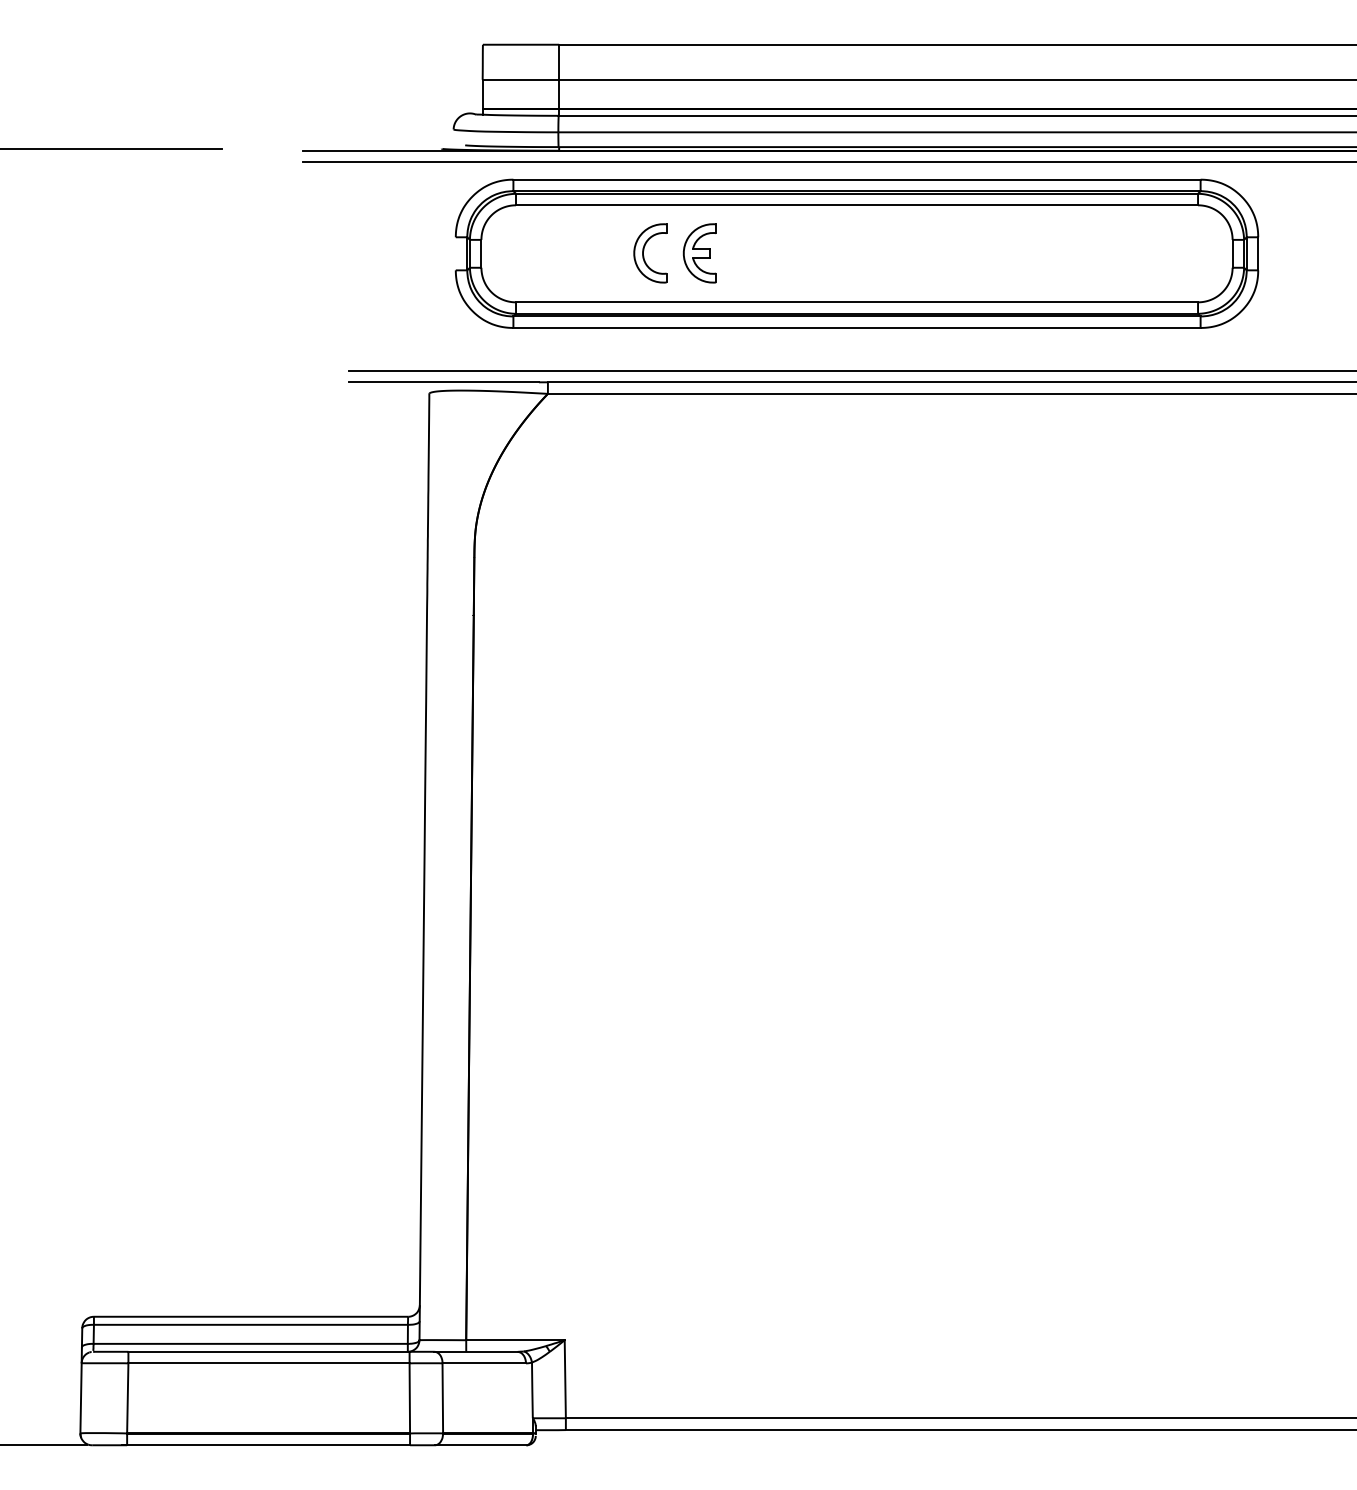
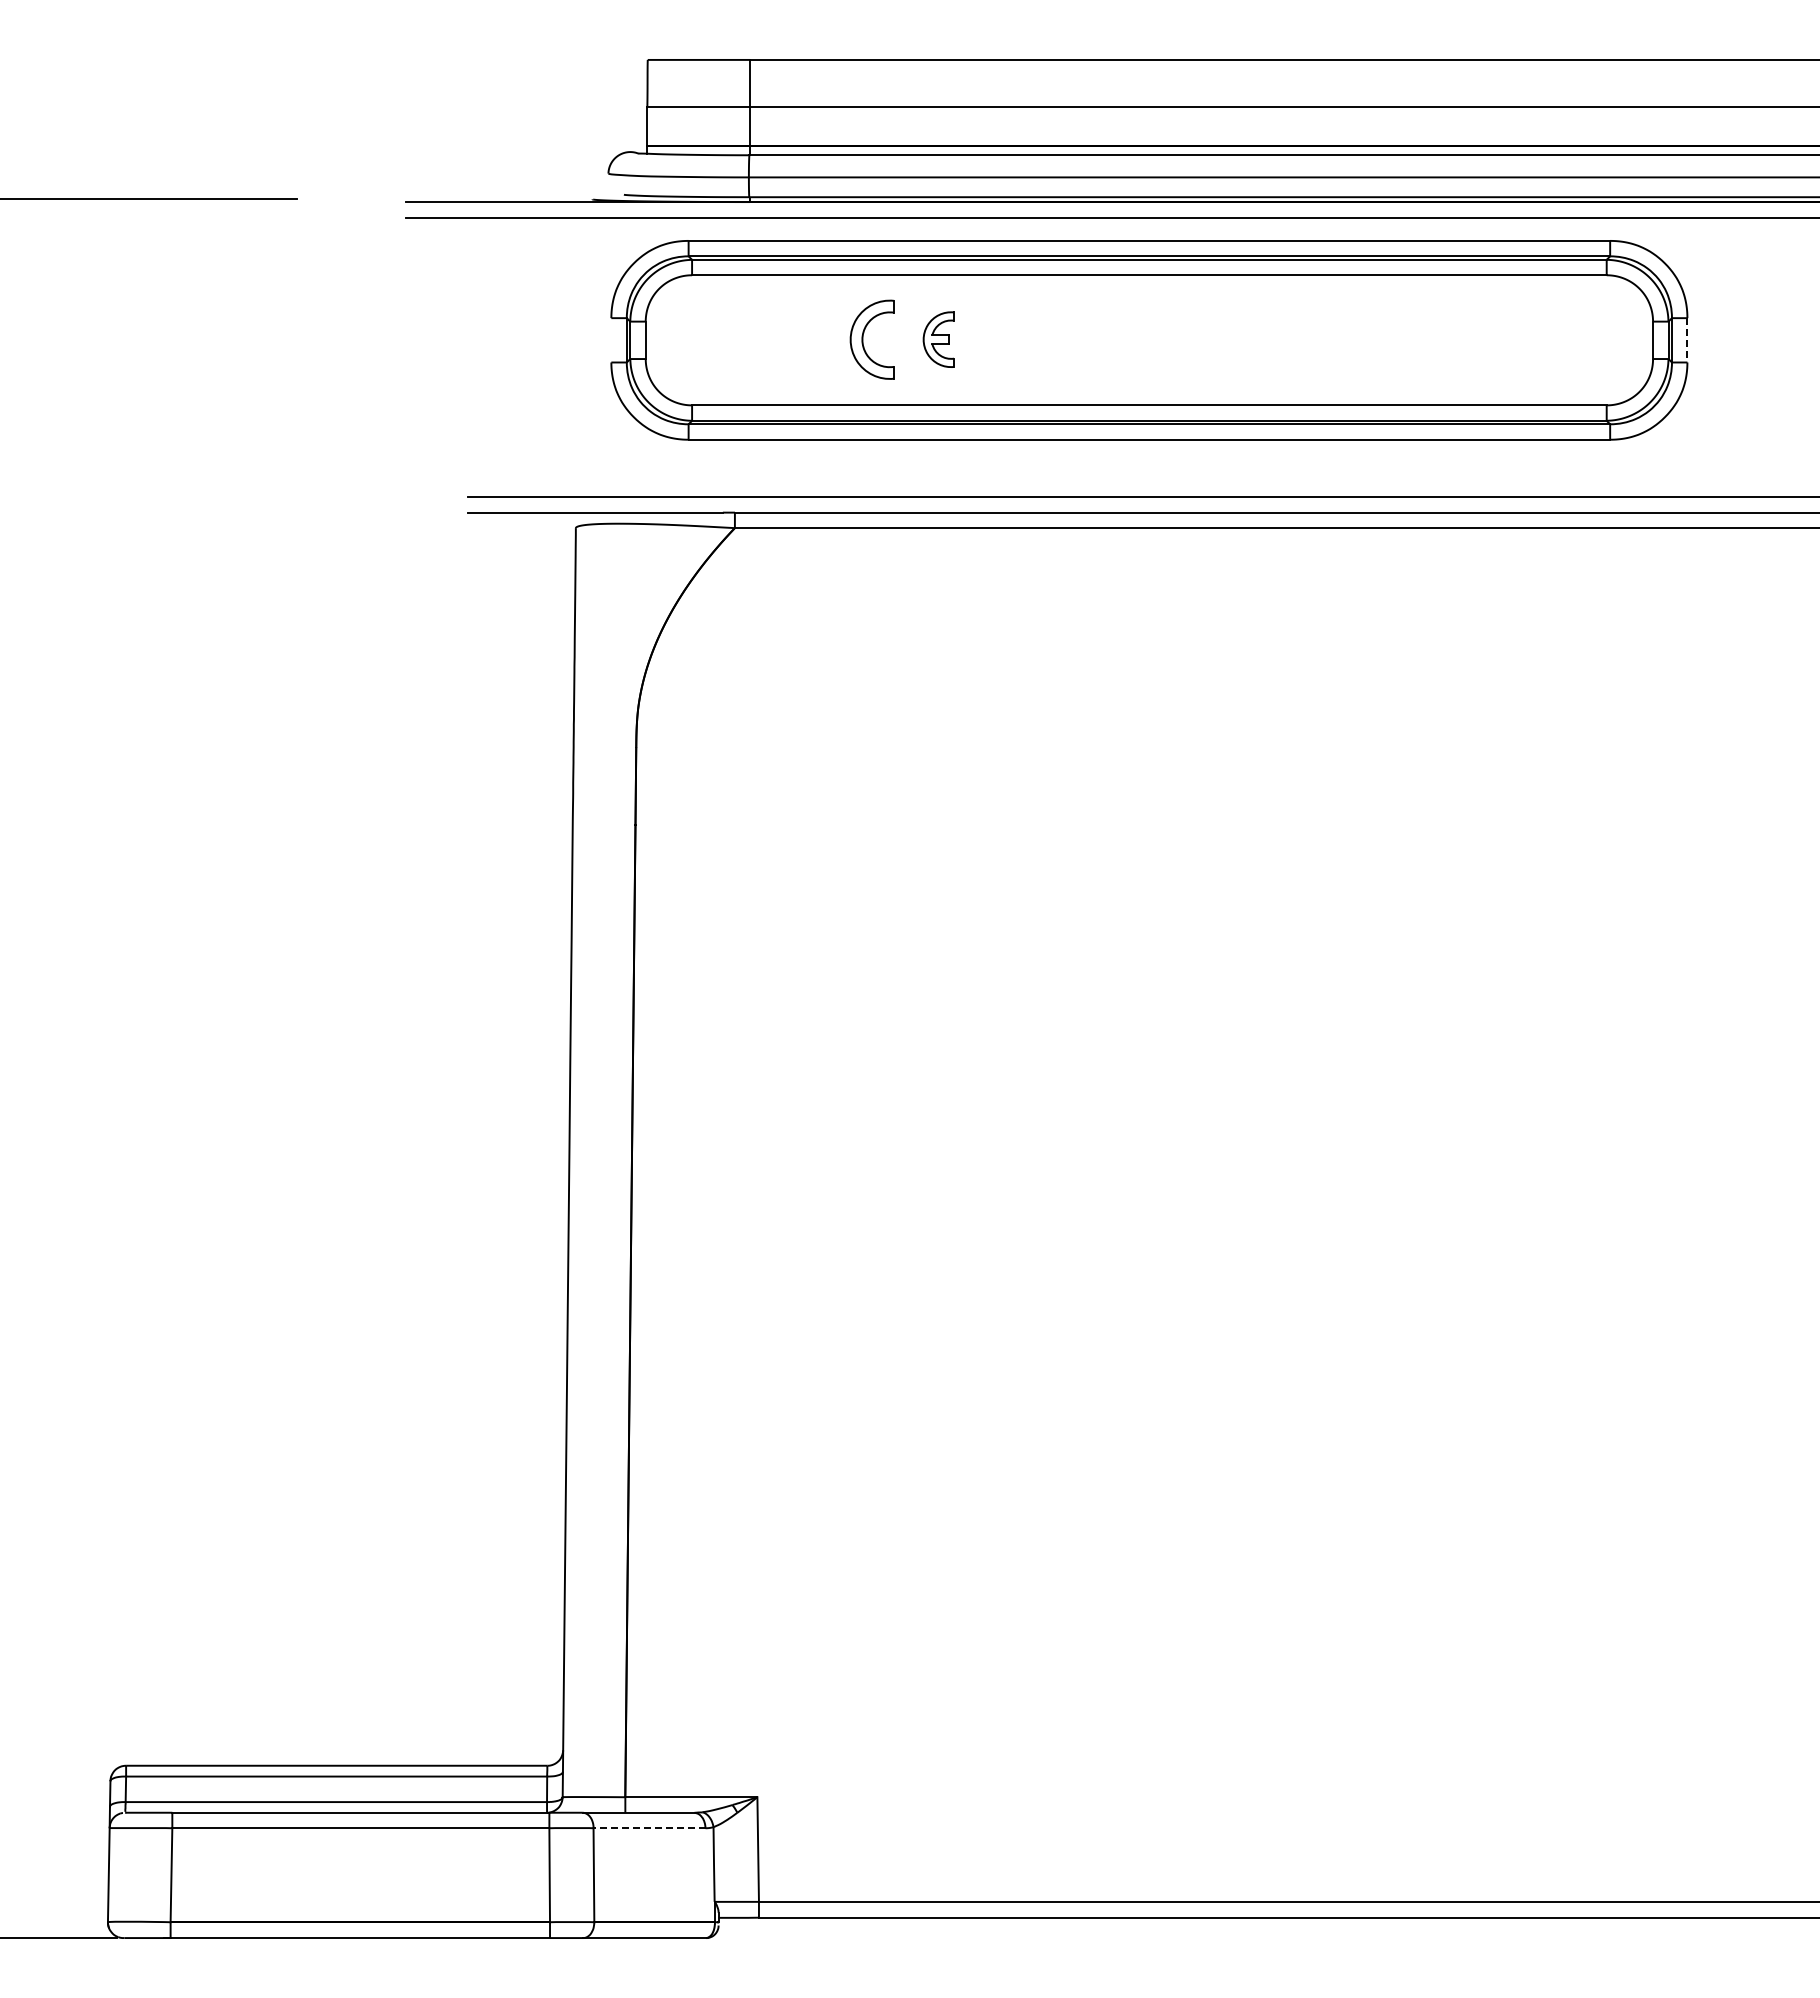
part: (699, 253) -> (938, 339), size x0.7
line: (1258, 253) -> (1687, 340), solid -> dashed
line: (484, 1363) -> (649, 1828), solid -> dashed

